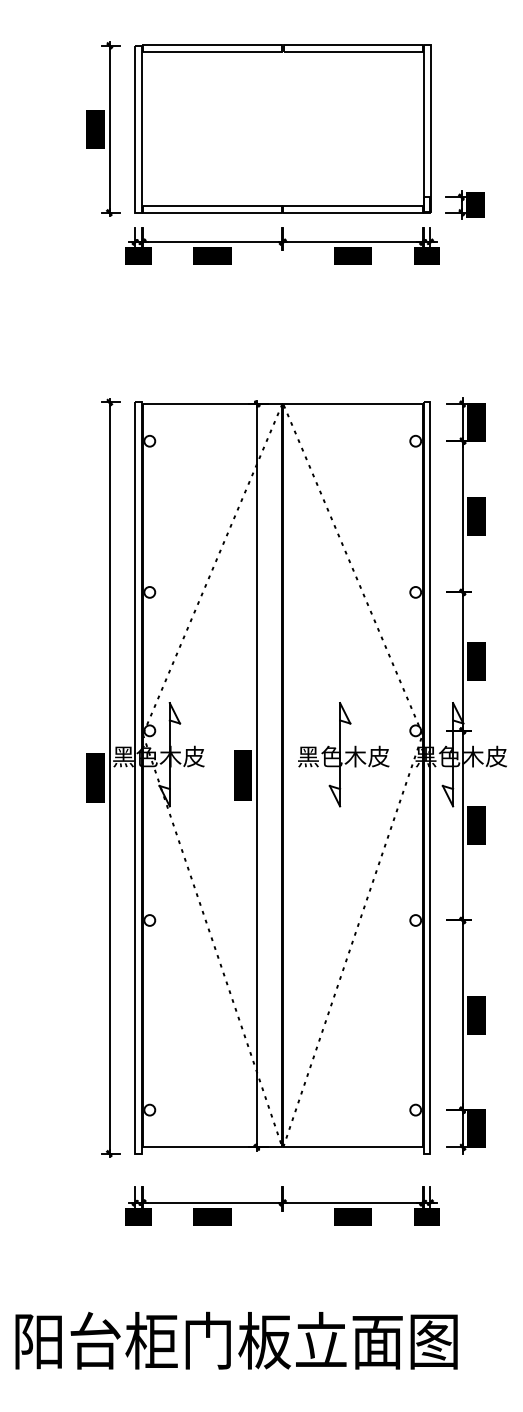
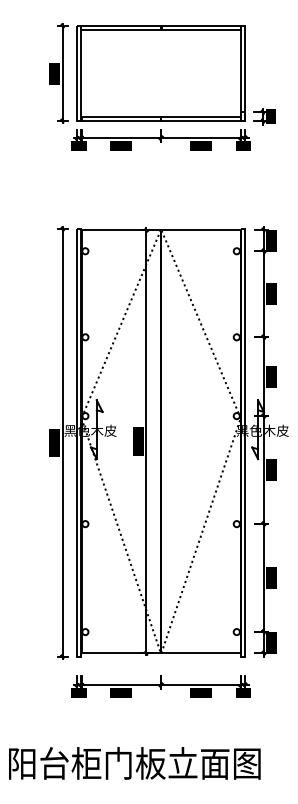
part: (343, 754) -> (195, 429), removed

